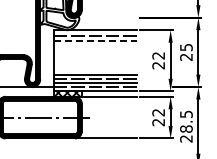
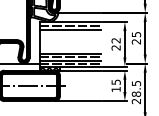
line: (105, 17) -> (77, 12), added
line: (95, 41) -> (69, 30), dashed -> solid
text: (158, 117) -> (116, 85), 22 -> 15

